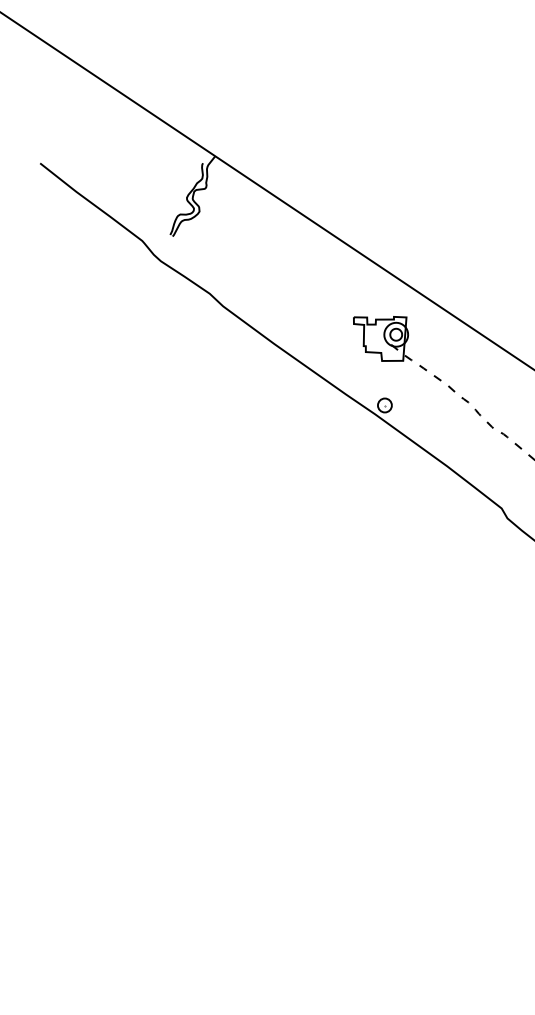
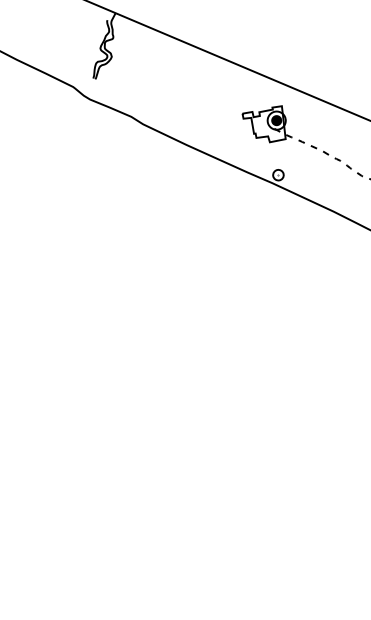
fill: (396, 334) -> (276, 120), added

